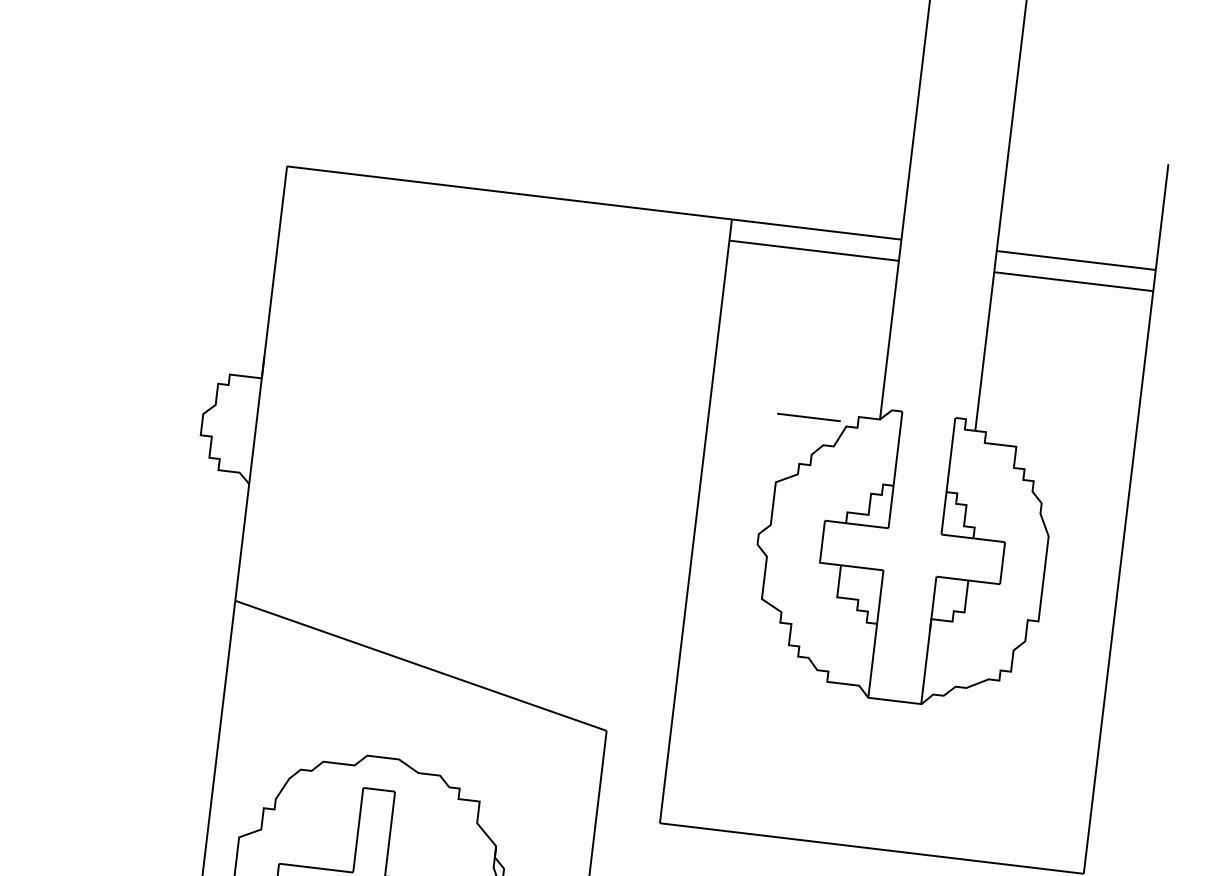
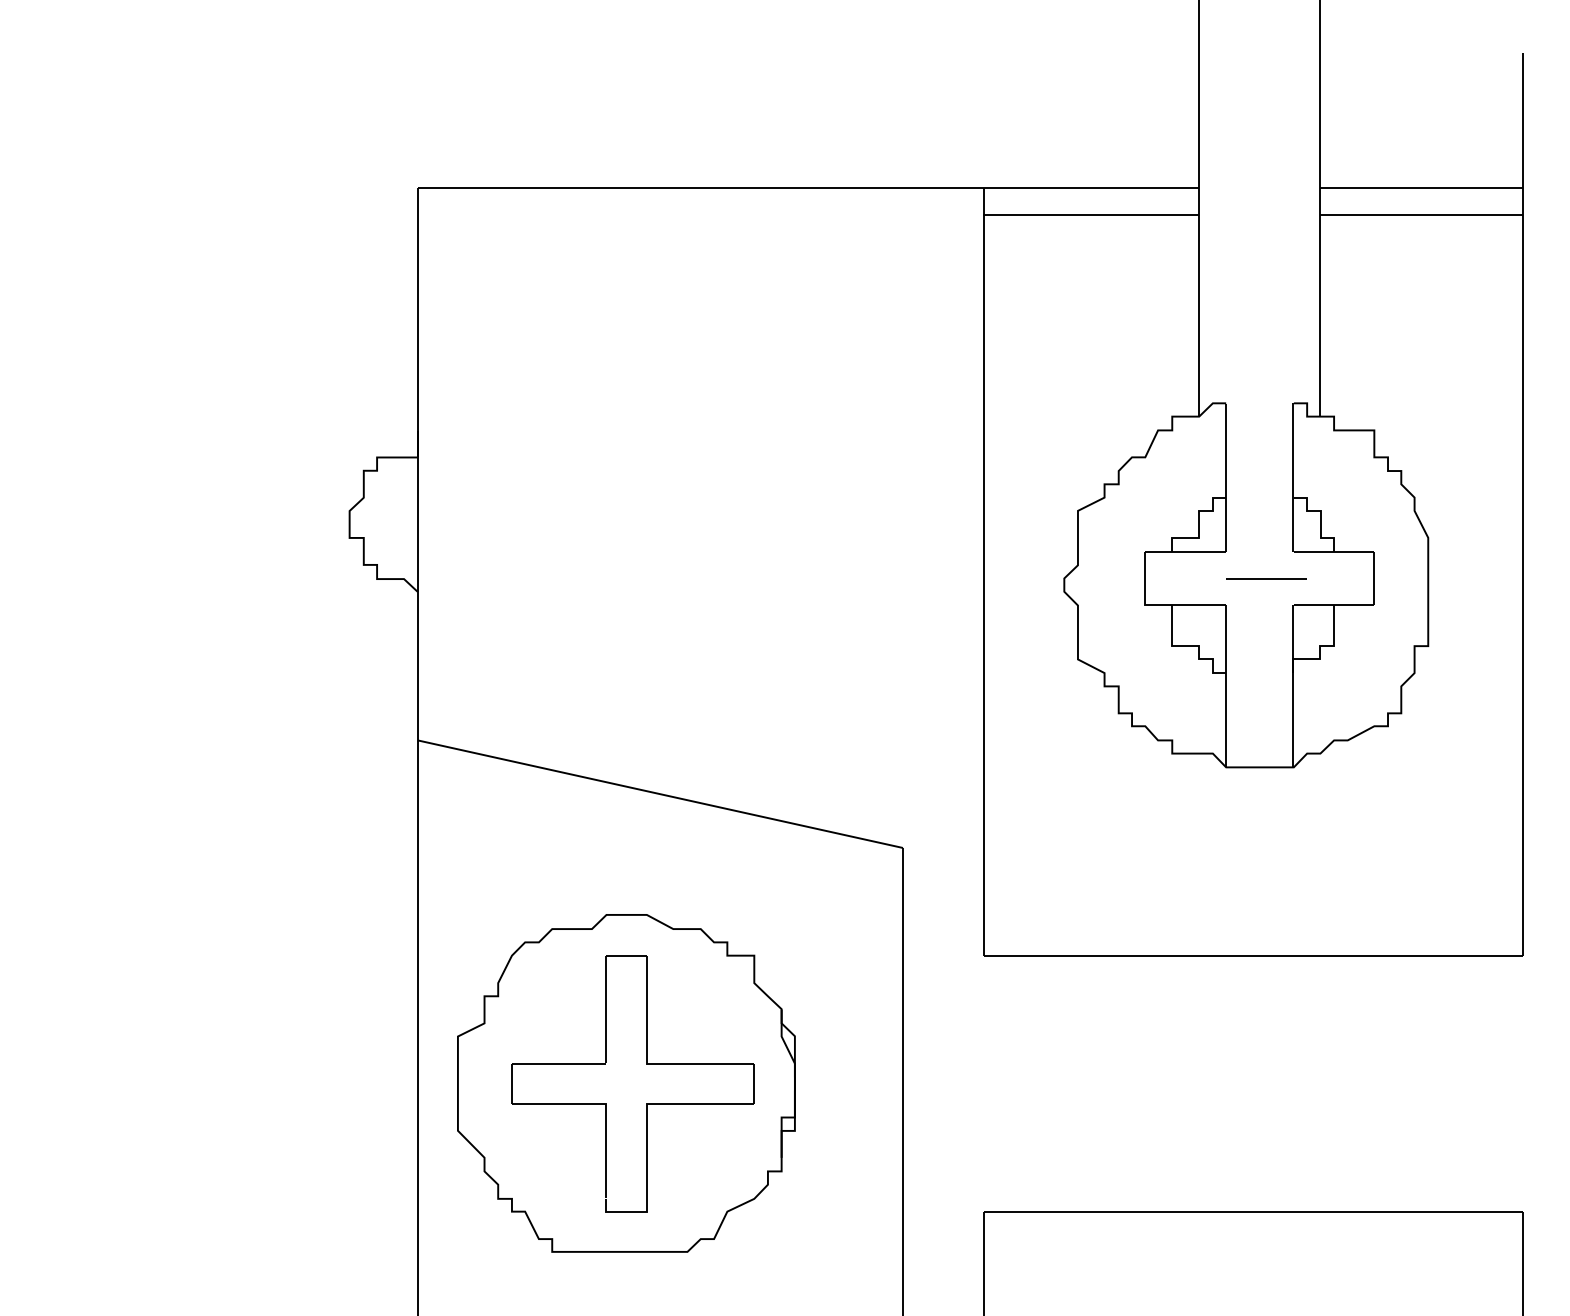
line: (808, 417) -> (1266, 578), moved

